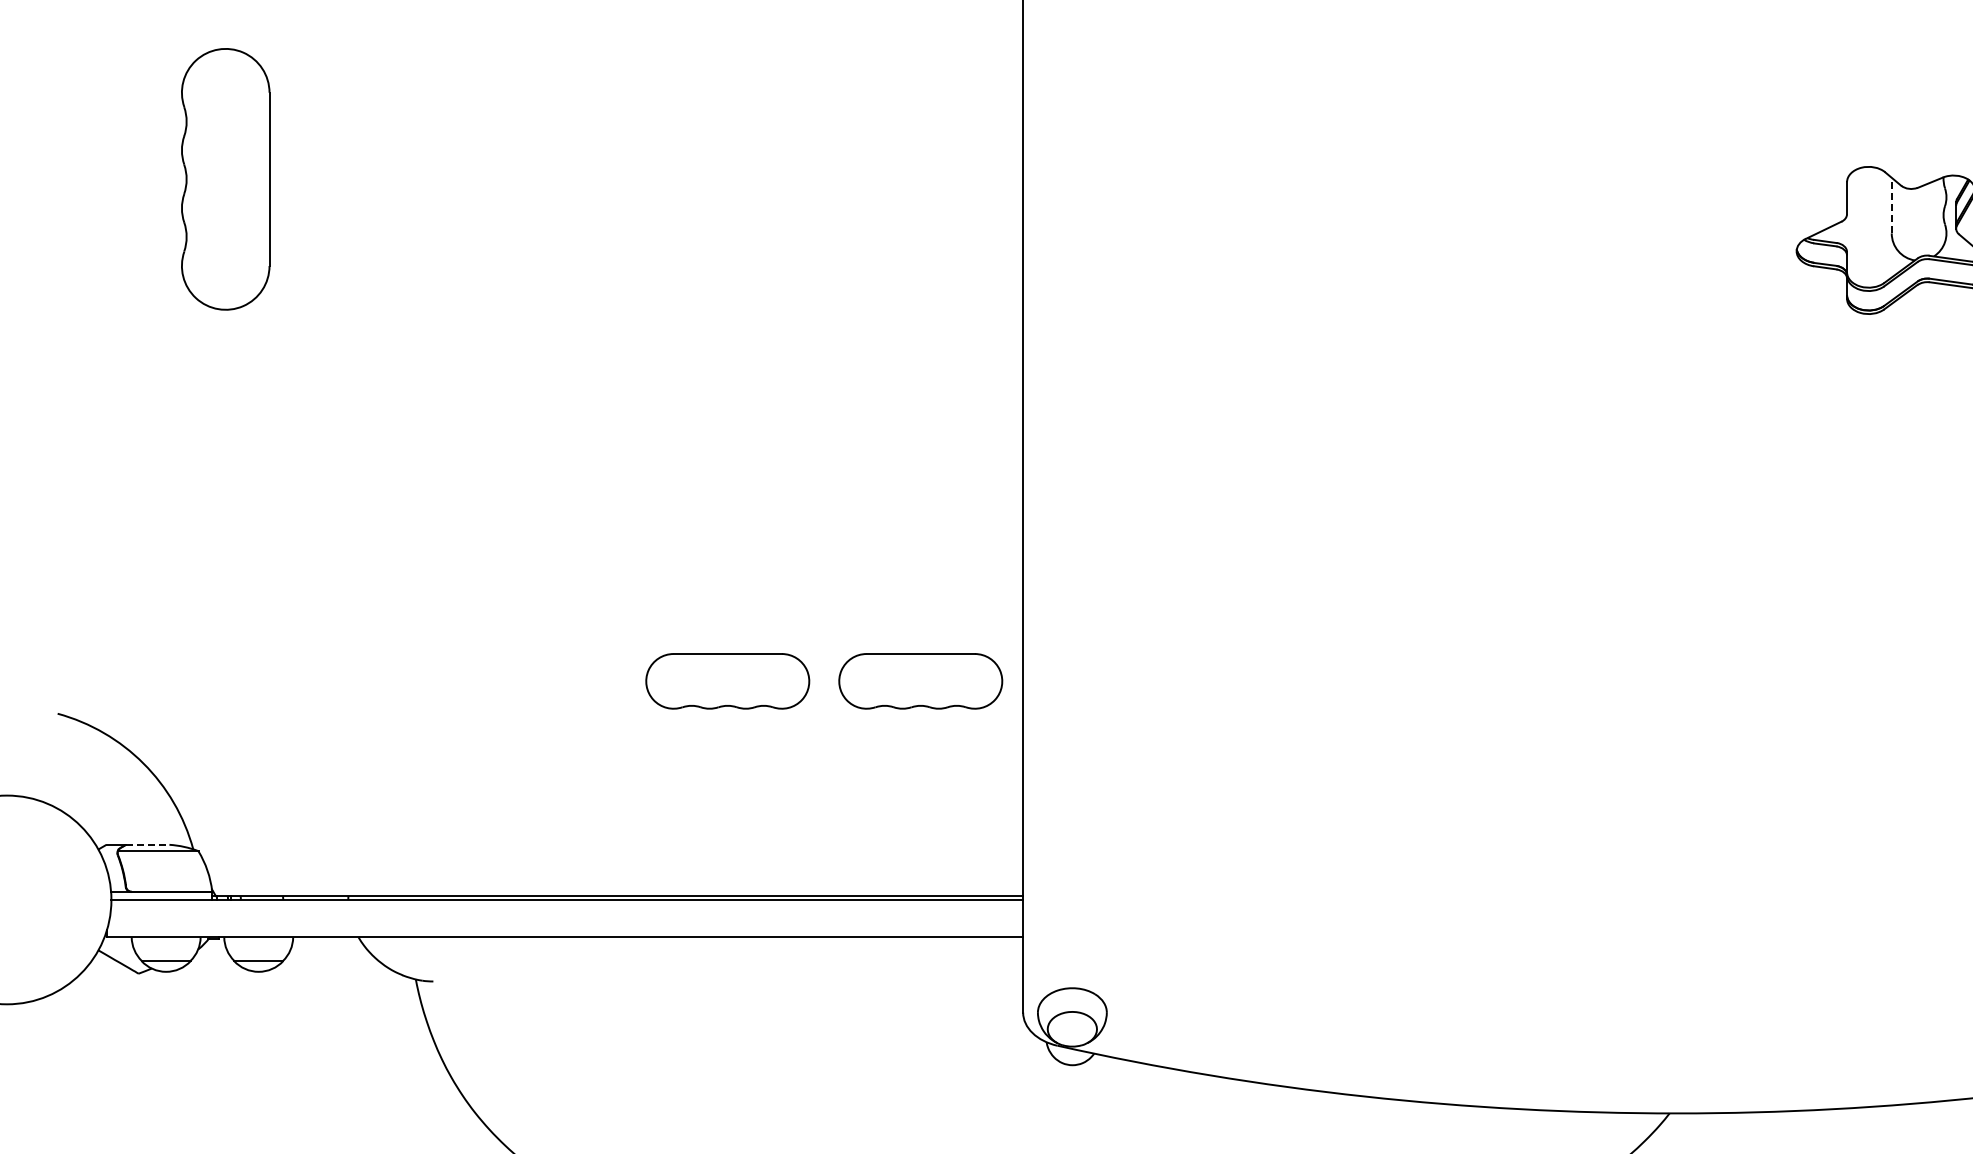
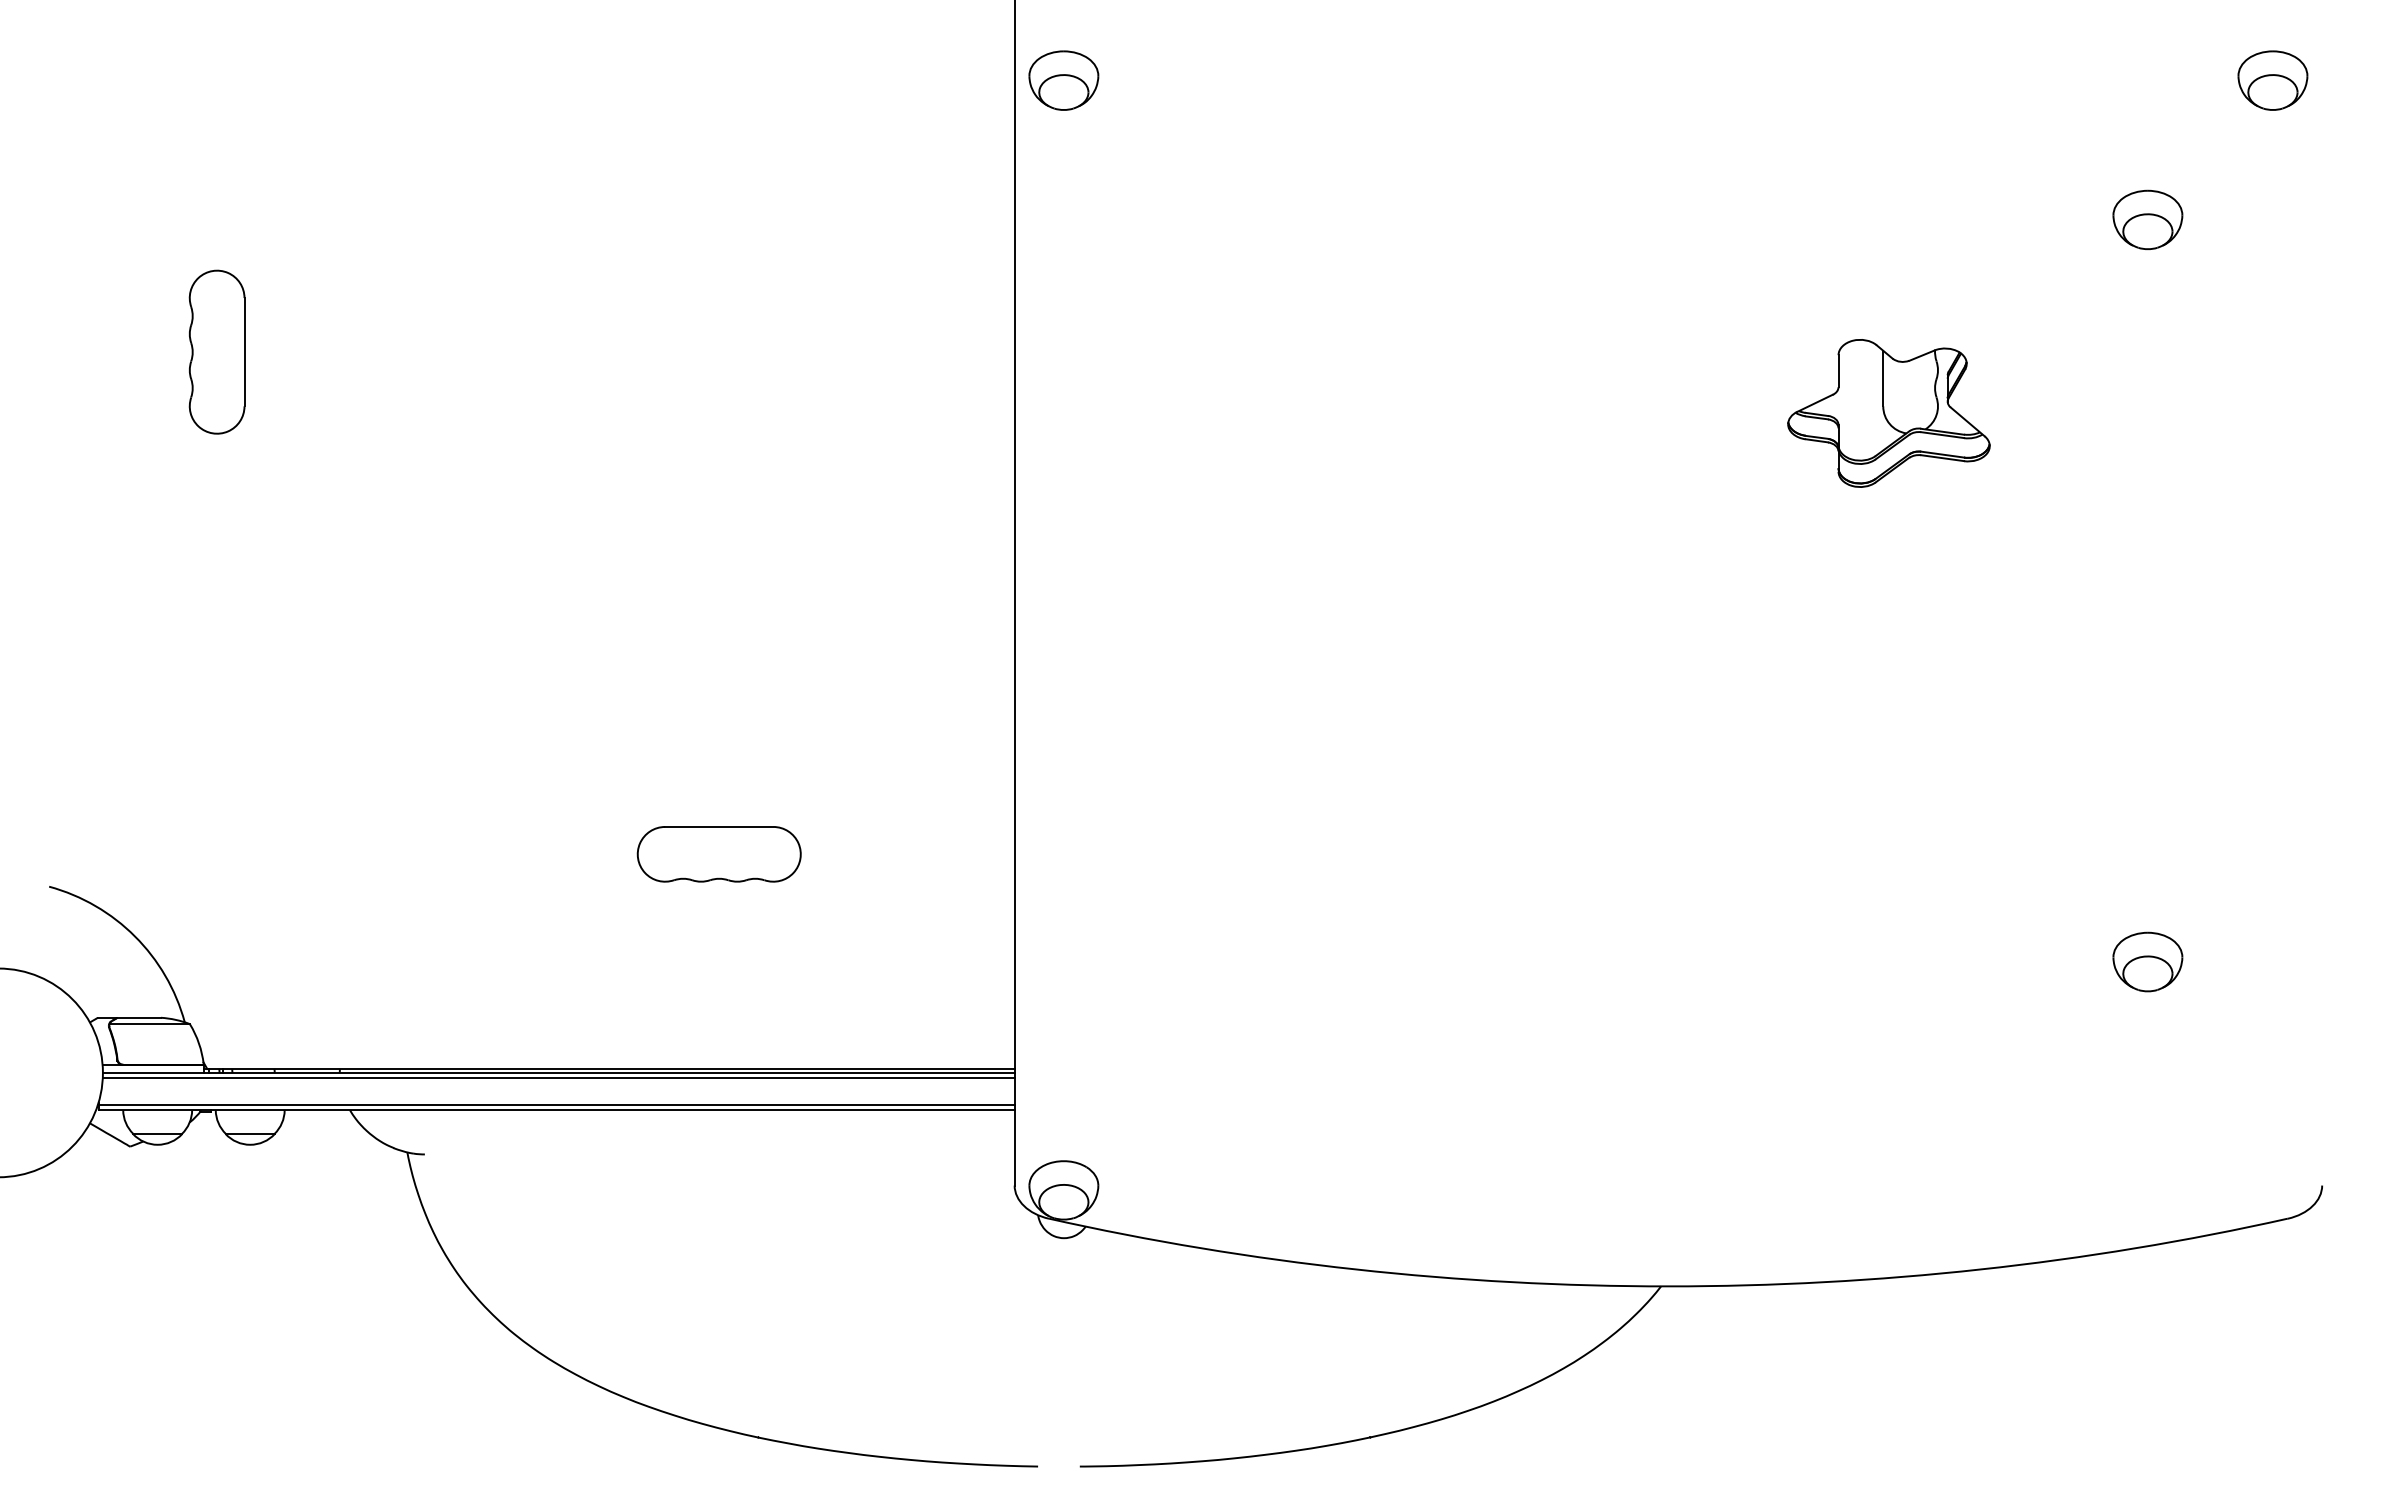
part: (225, 178) -> (216, 351), size x0.62
line: (1892, 205) -> (1883, 378), dashed -> solid
part: (920, 681) -> (911, 854), removed
line: (148, 844) -> (139, 1017), dashed -> solid
line: (567, 904) -> (558, 1077), added
line: (565, 932) -> (556, 1105), added

